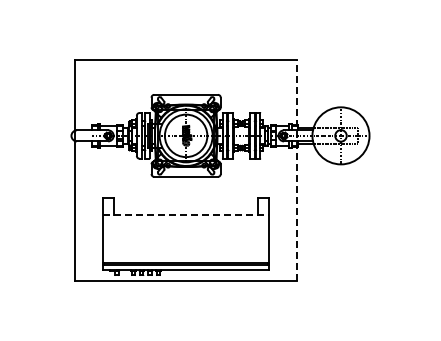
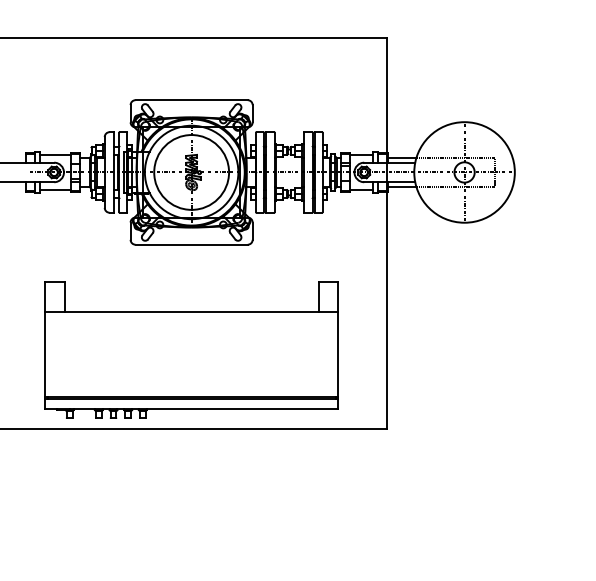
line: (296, 170) -> (386, 233), dashed -> solid
line: (186, 214) -> (192, 311), dashed -> solid

